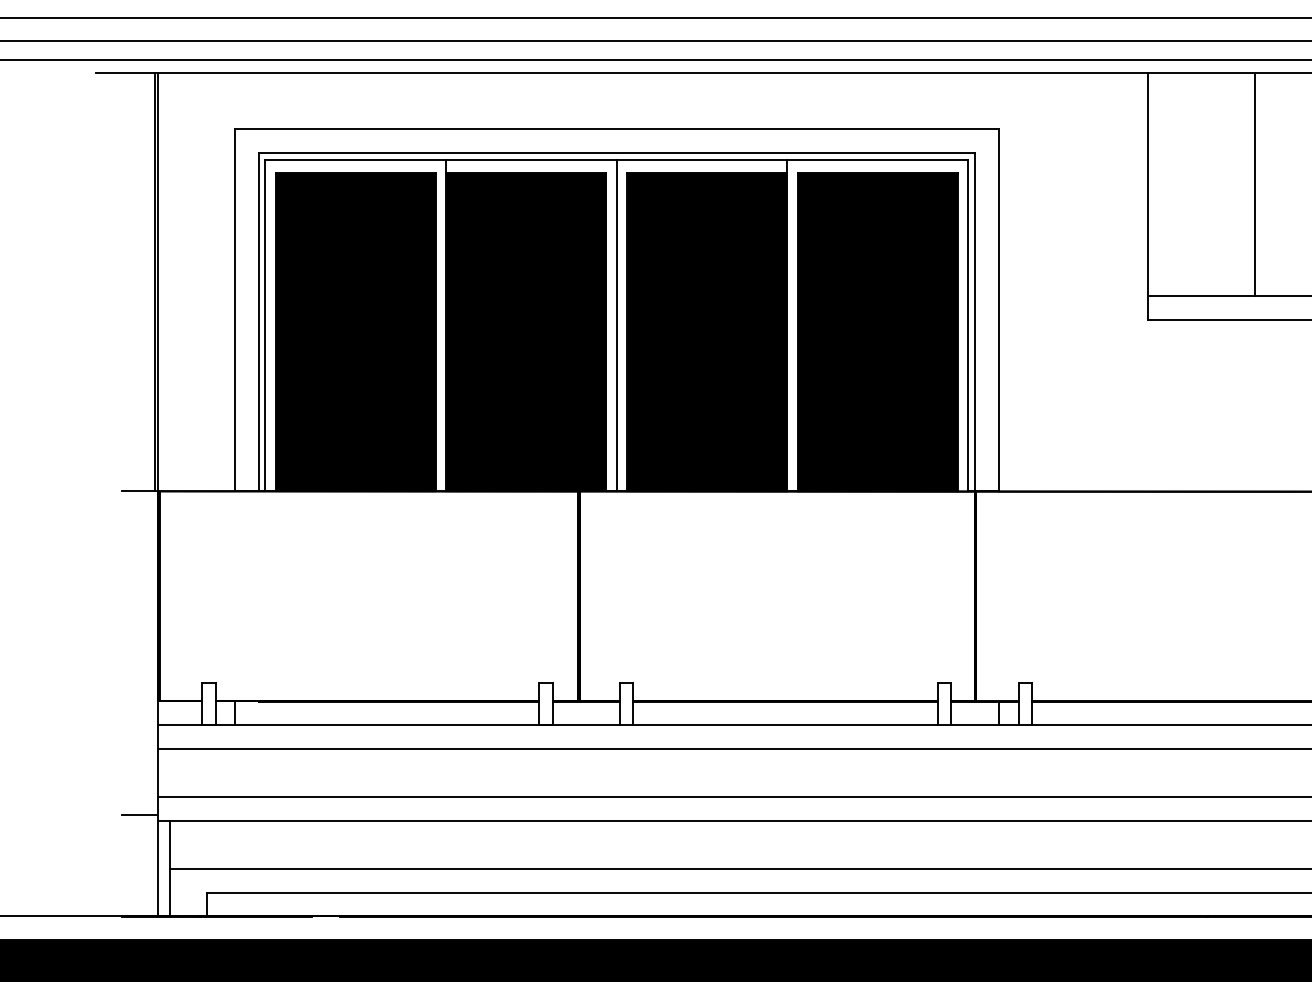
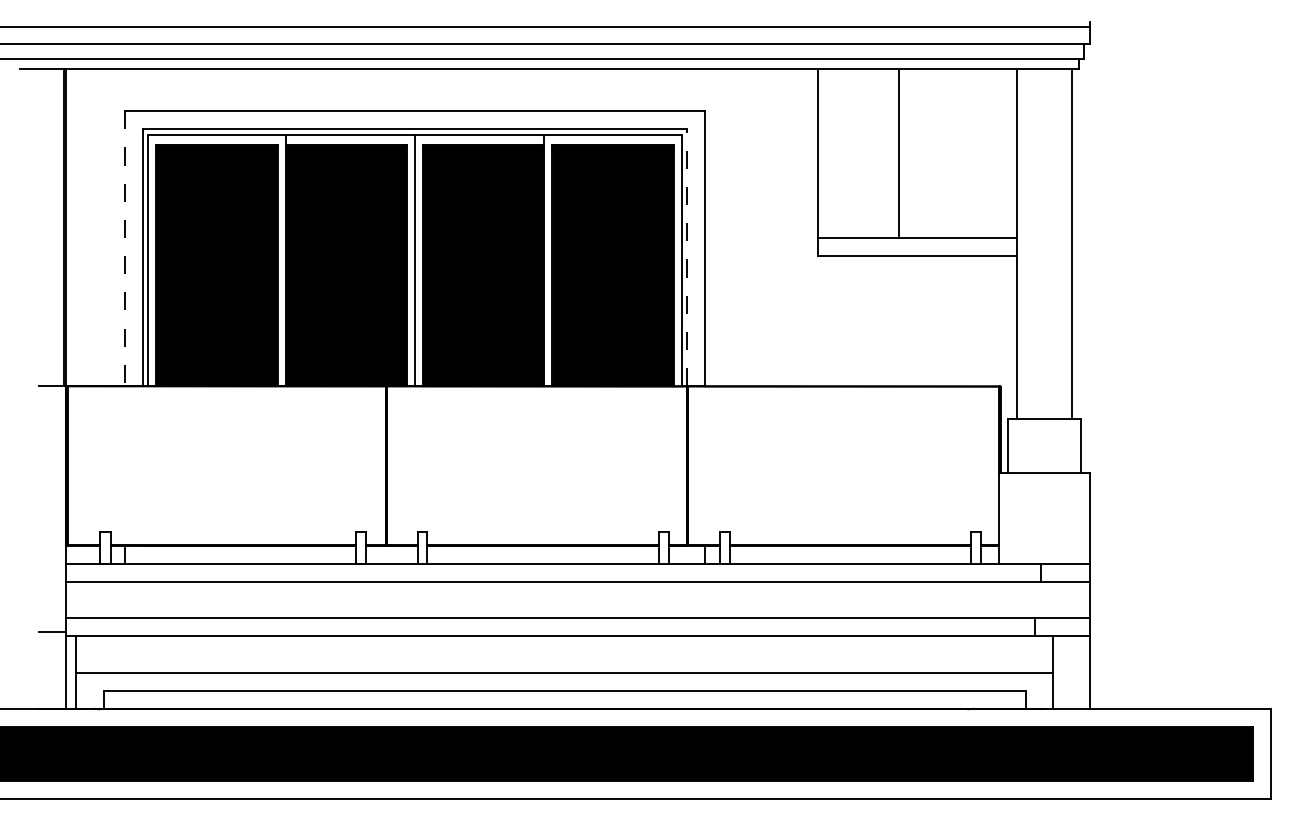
line: (235, 311) -> (125, 249), solid -> dashed
line: (974, 321) -> (686, 257), solid -> dashed

